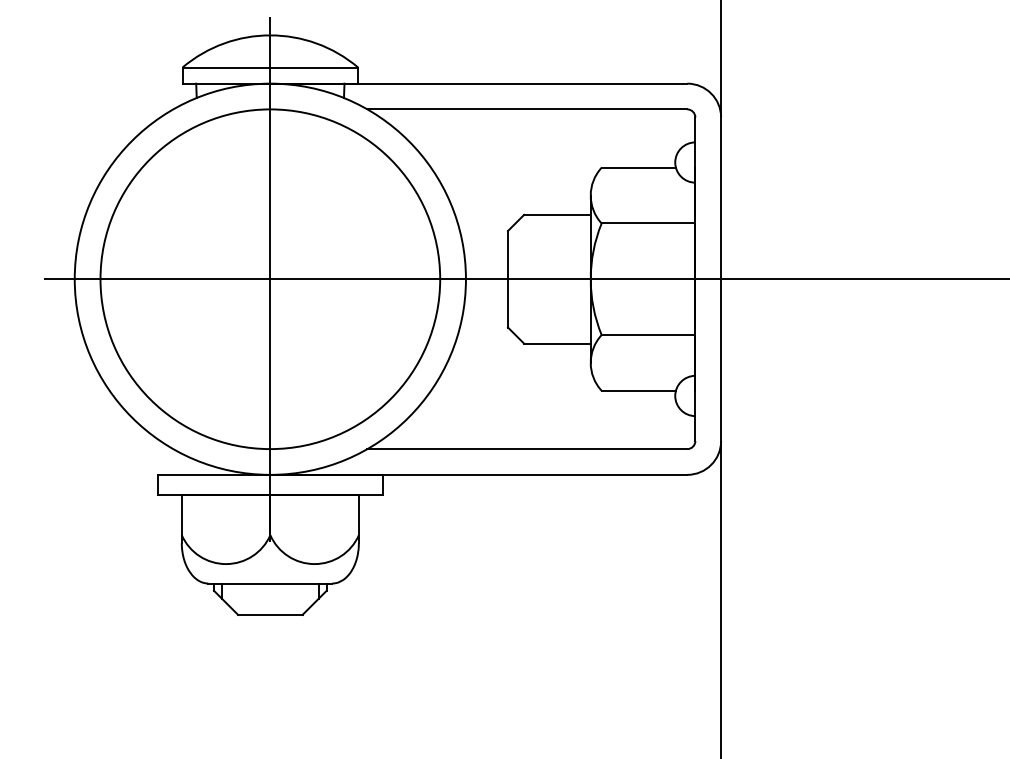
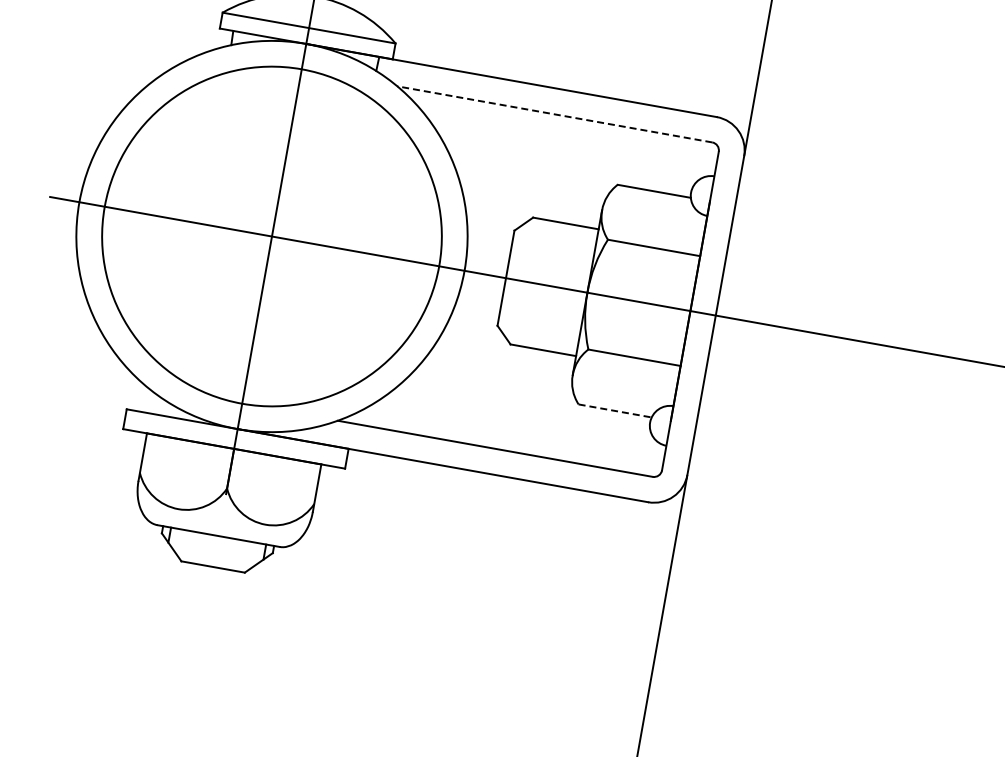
line: (527, 109) -> (554, 114), solid -> dashed
line: (639, 390) -> (615, 410), solid -> dashed

